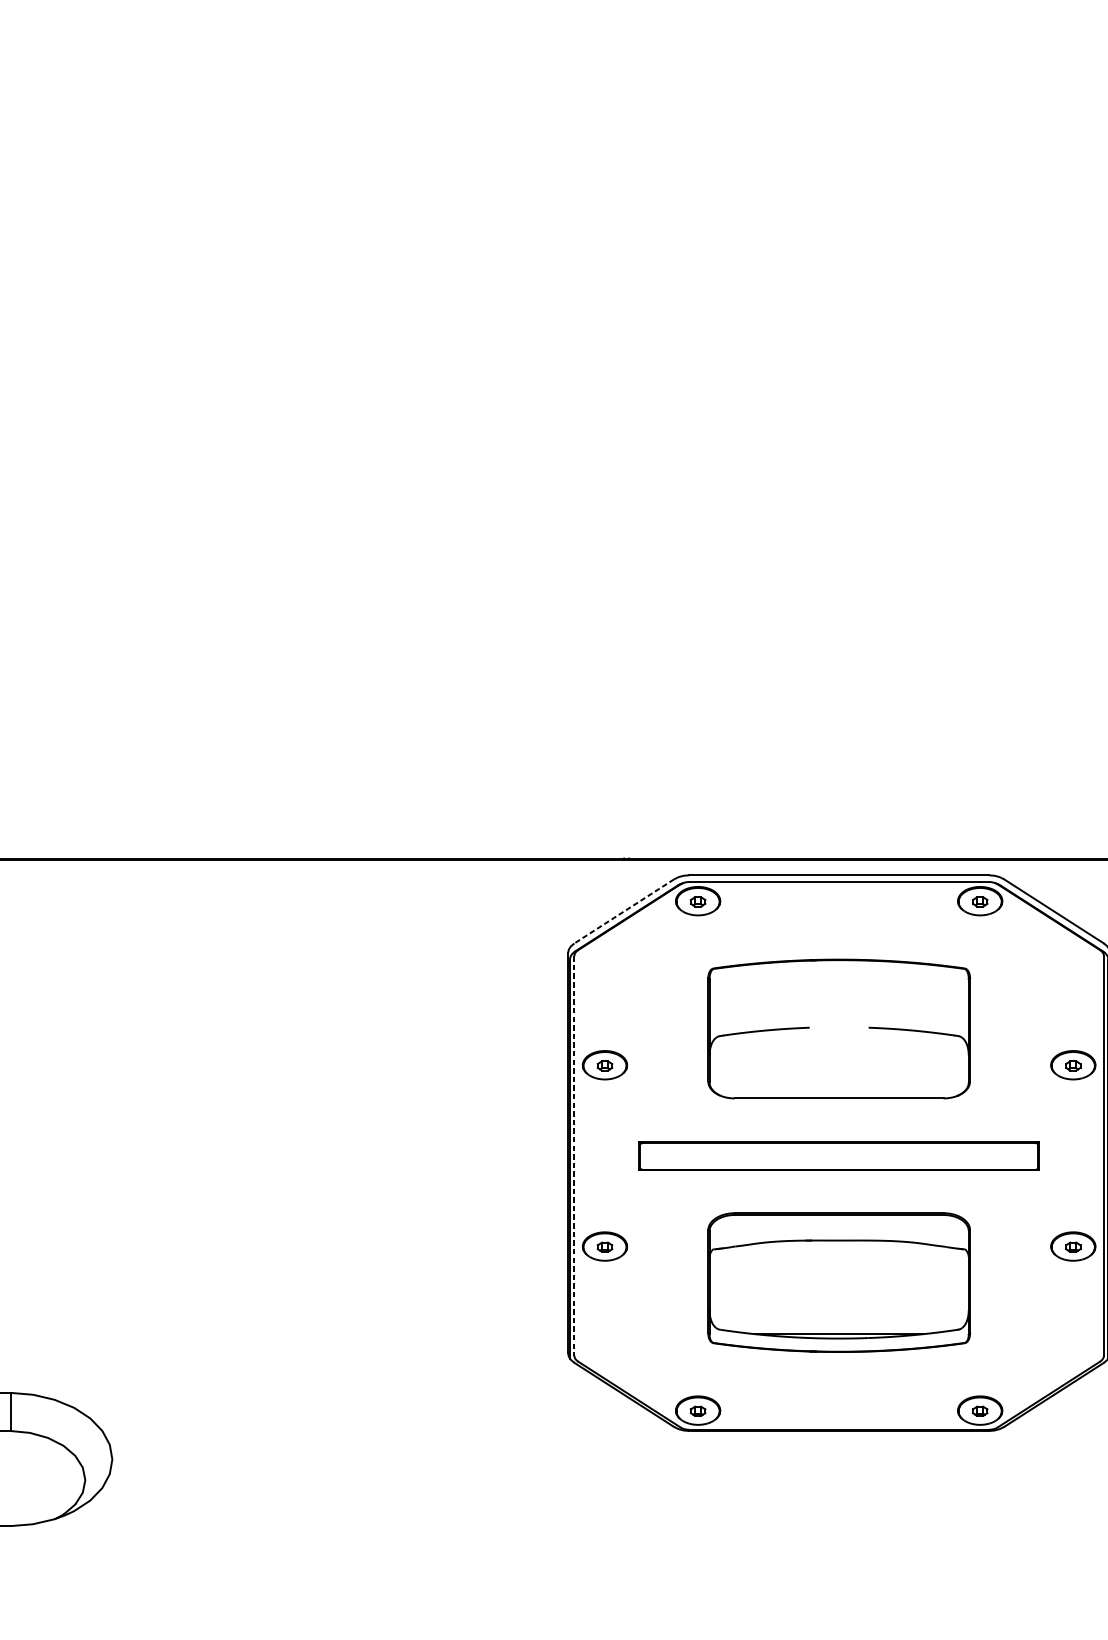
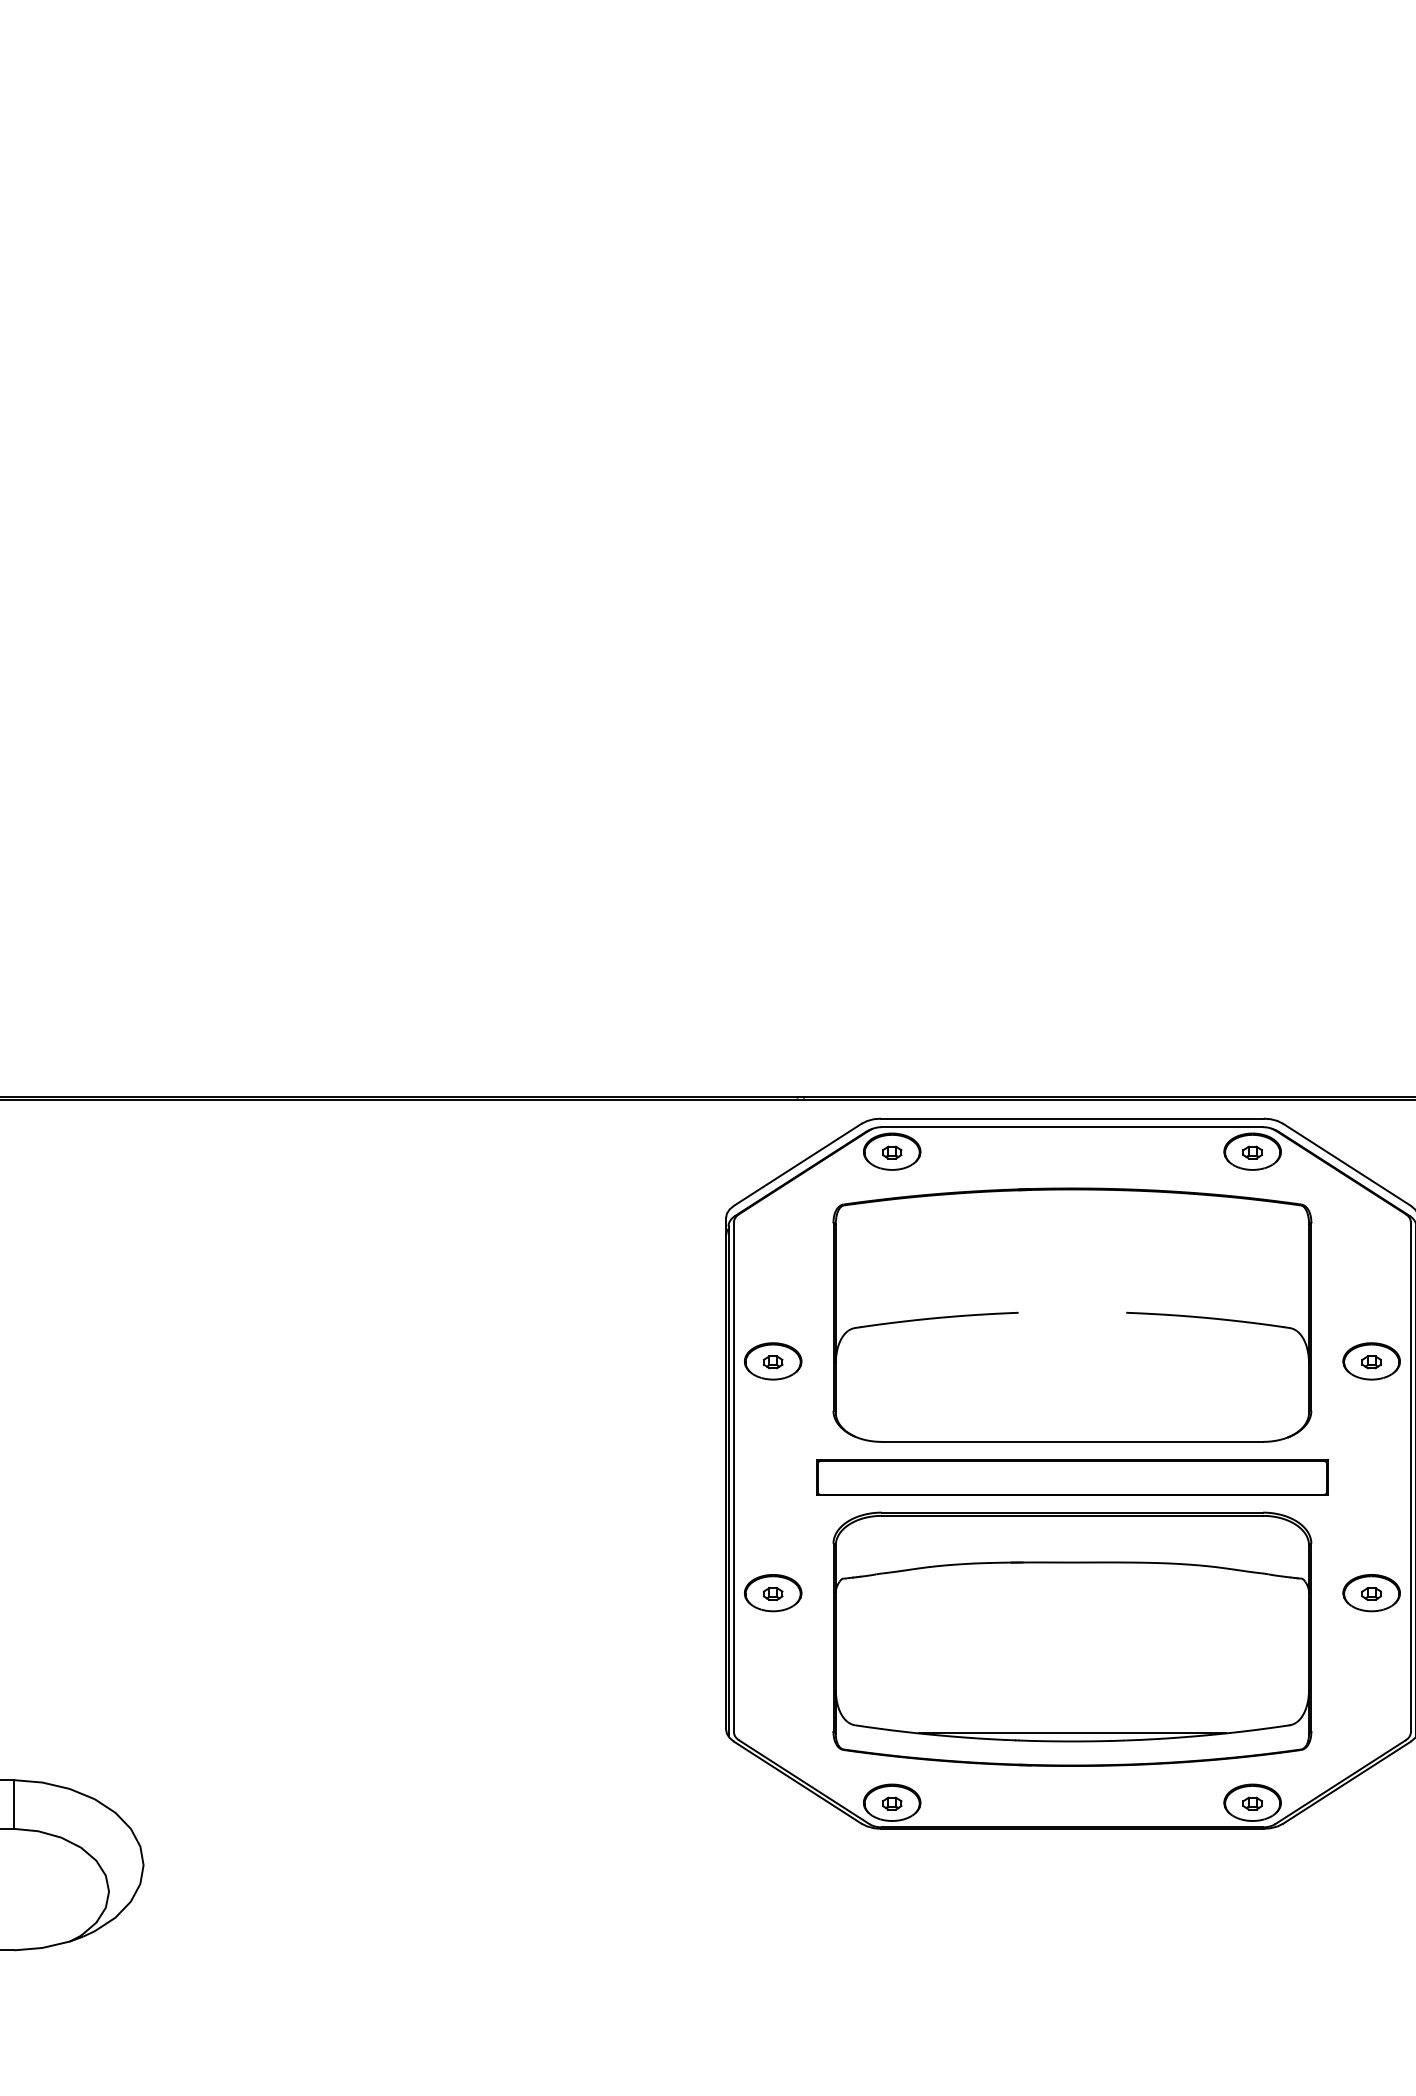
line: (624, 911) -> (797, 1164), dashed -> solid
part: (839, 1028) -> (1072, 1314), size x1.43
line: (574, 1156) -> (734, 1477), dashed -> solid
part: (839, 1282) -> (1072, 1638), size x1.43

